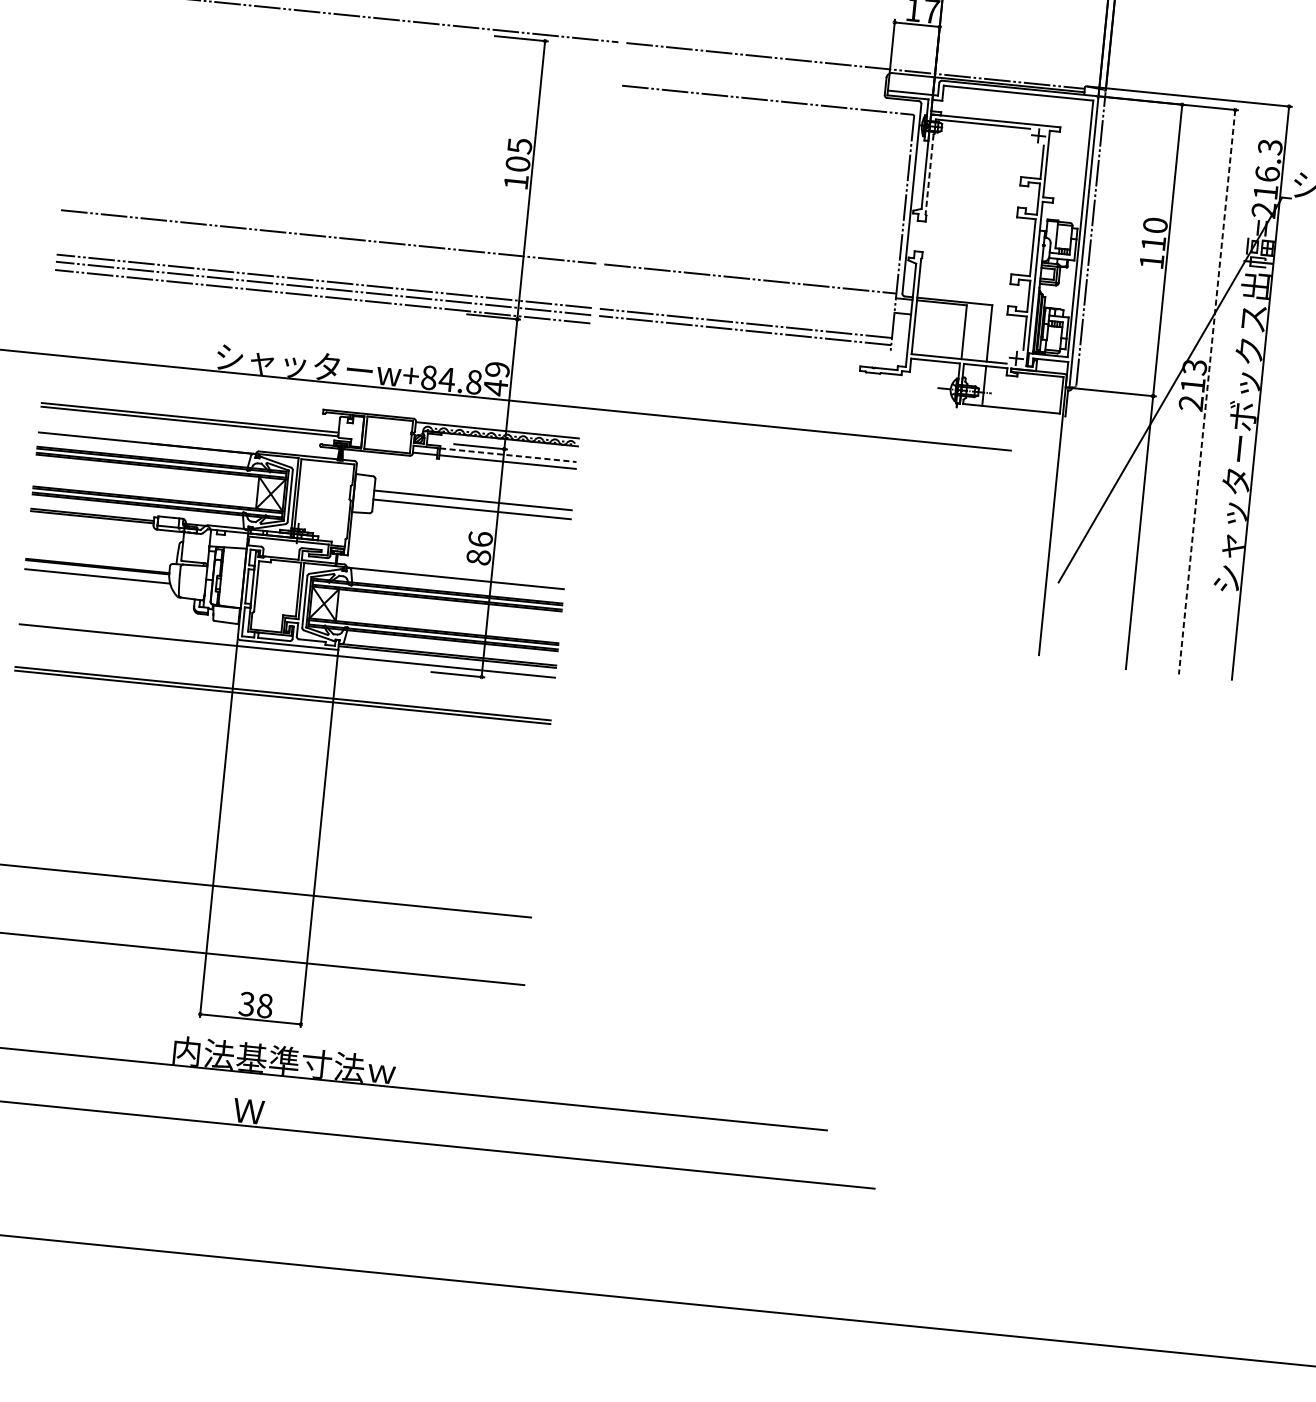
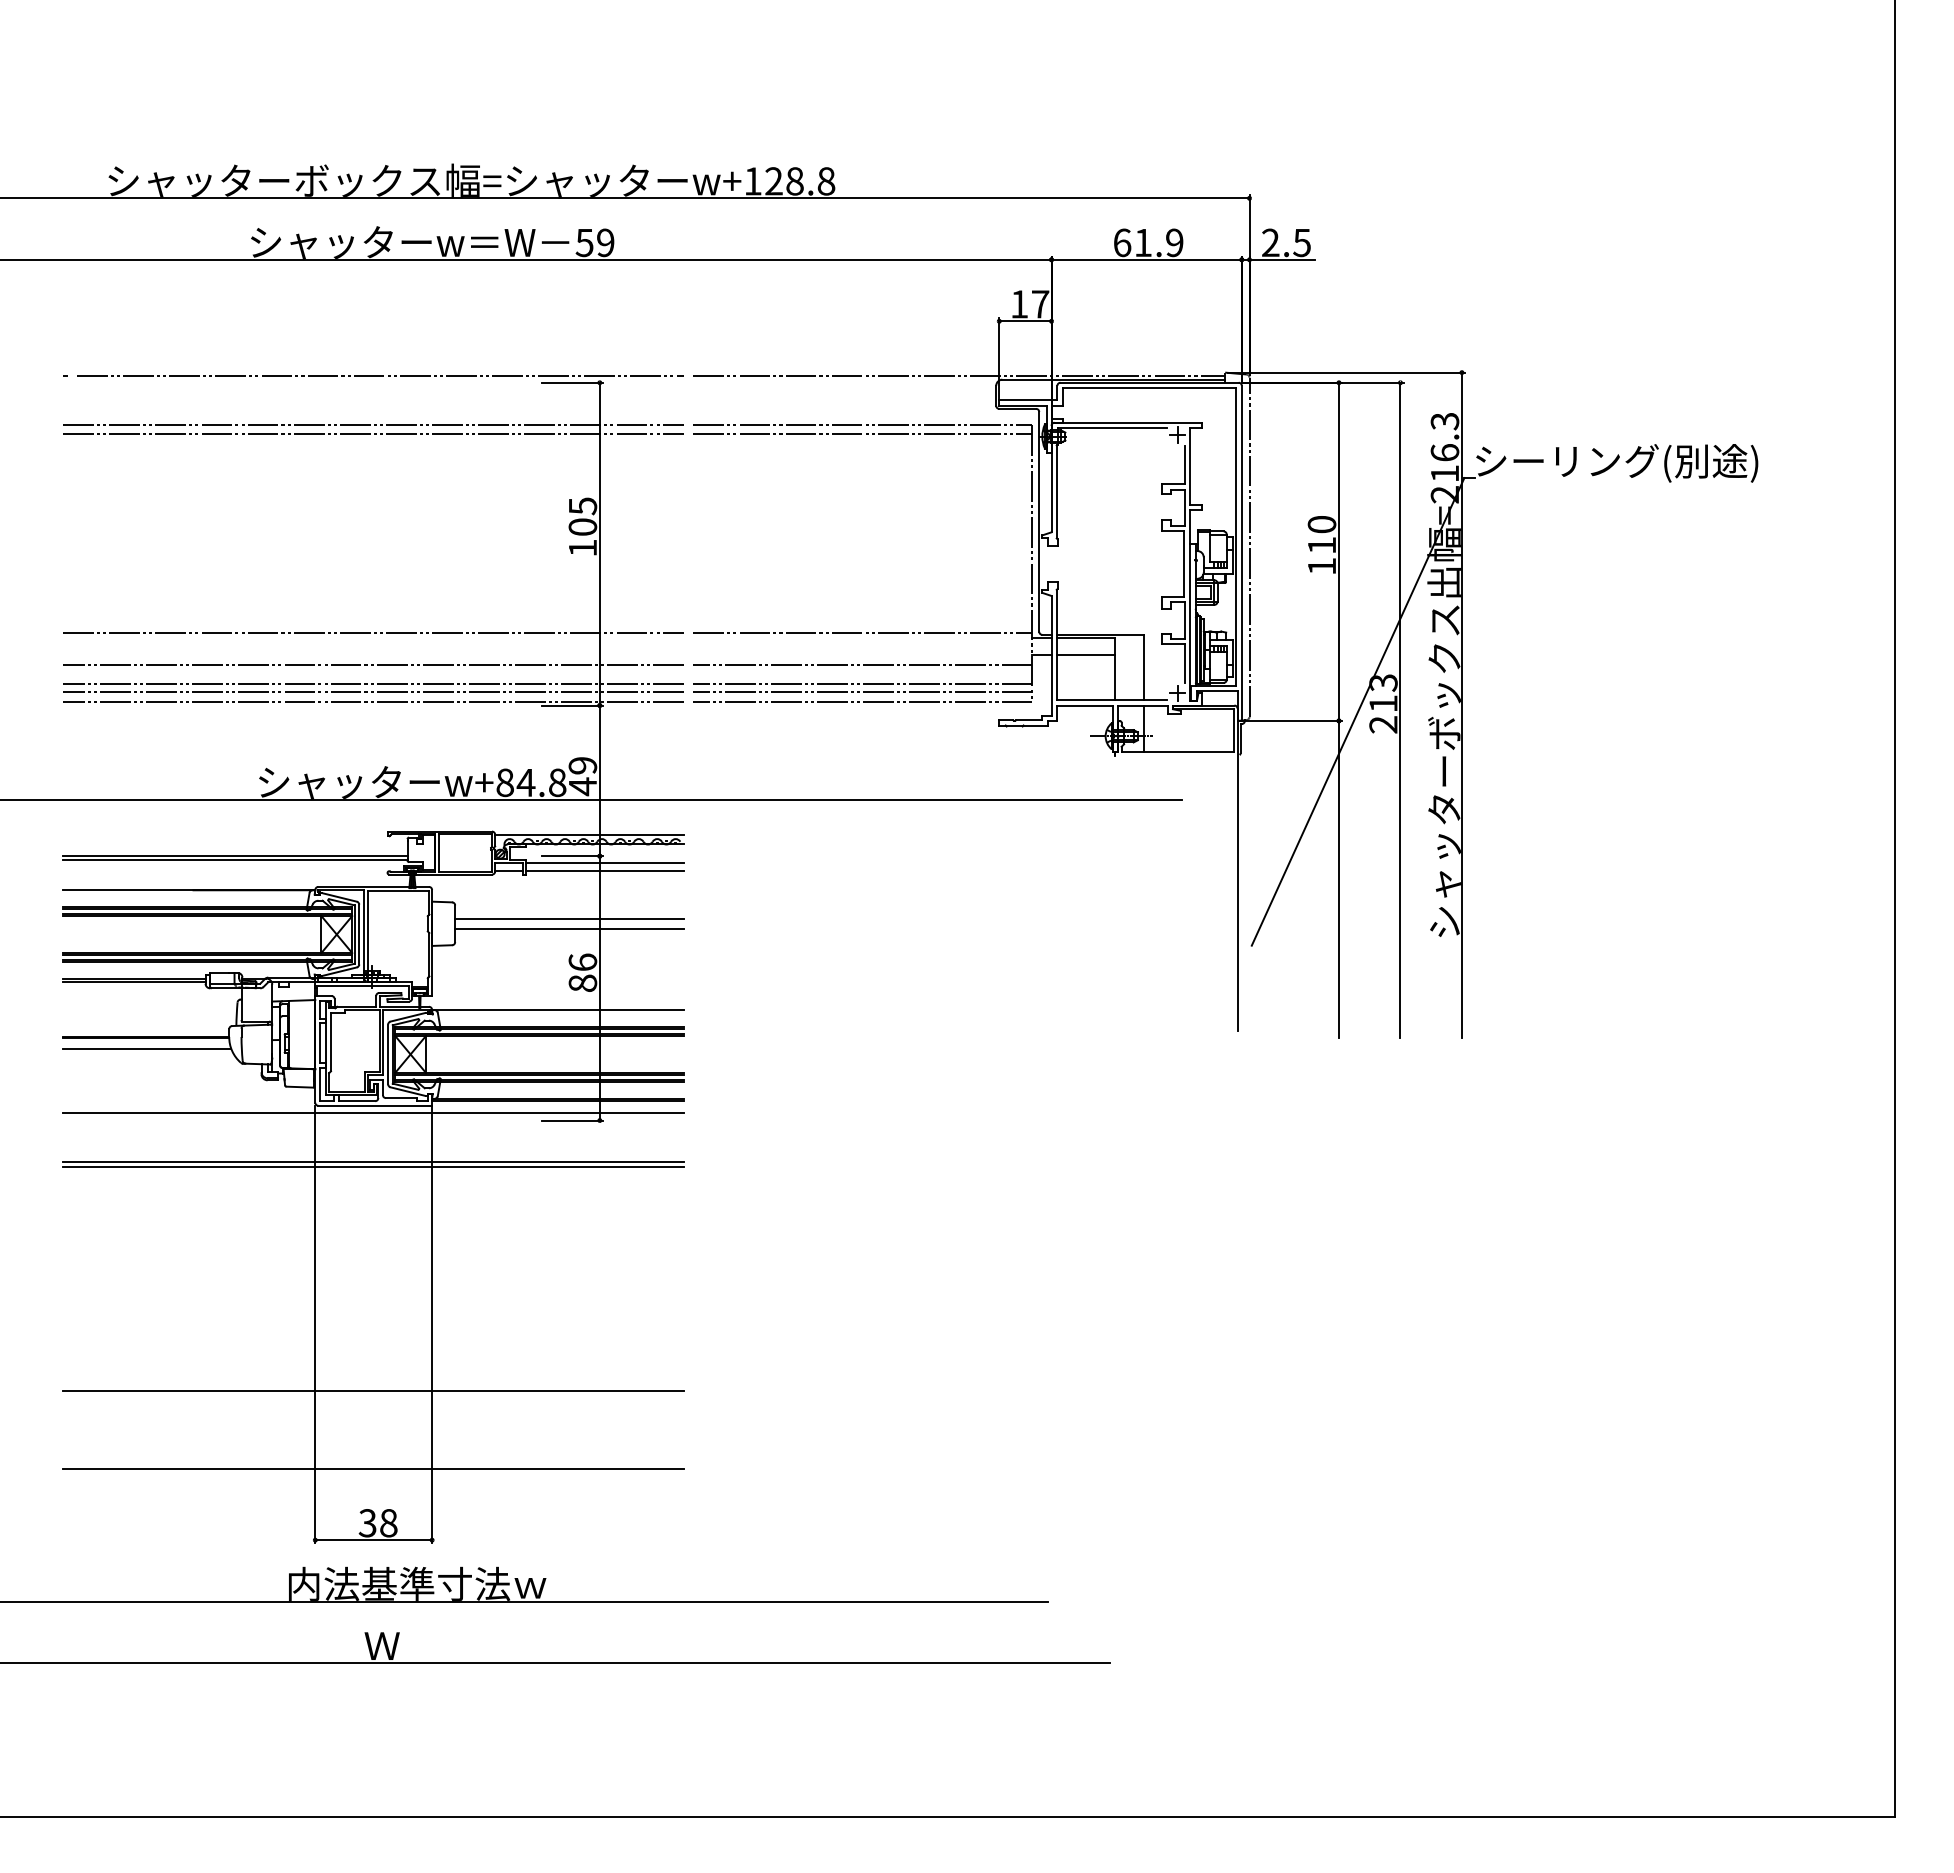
line: (346, 58) -> (373, 425), added
line: (345, 66) -> (373, 434), added
line: (767, 108) -> (862, 434), added
line: (929, 174) -> (1056, 492), dashed -> solid
line: (325, 265) -> (373, 665), added
line: (747, 307) -> (862, 665), added
line: (940, 317) -> (1085, 654), added
line: (744, 338) -> (862, 701), added
line: (1207, 392) -> (1400, 710), dashed -> solid
line: (508, 455) -> (605, 862), dashed -> solid

